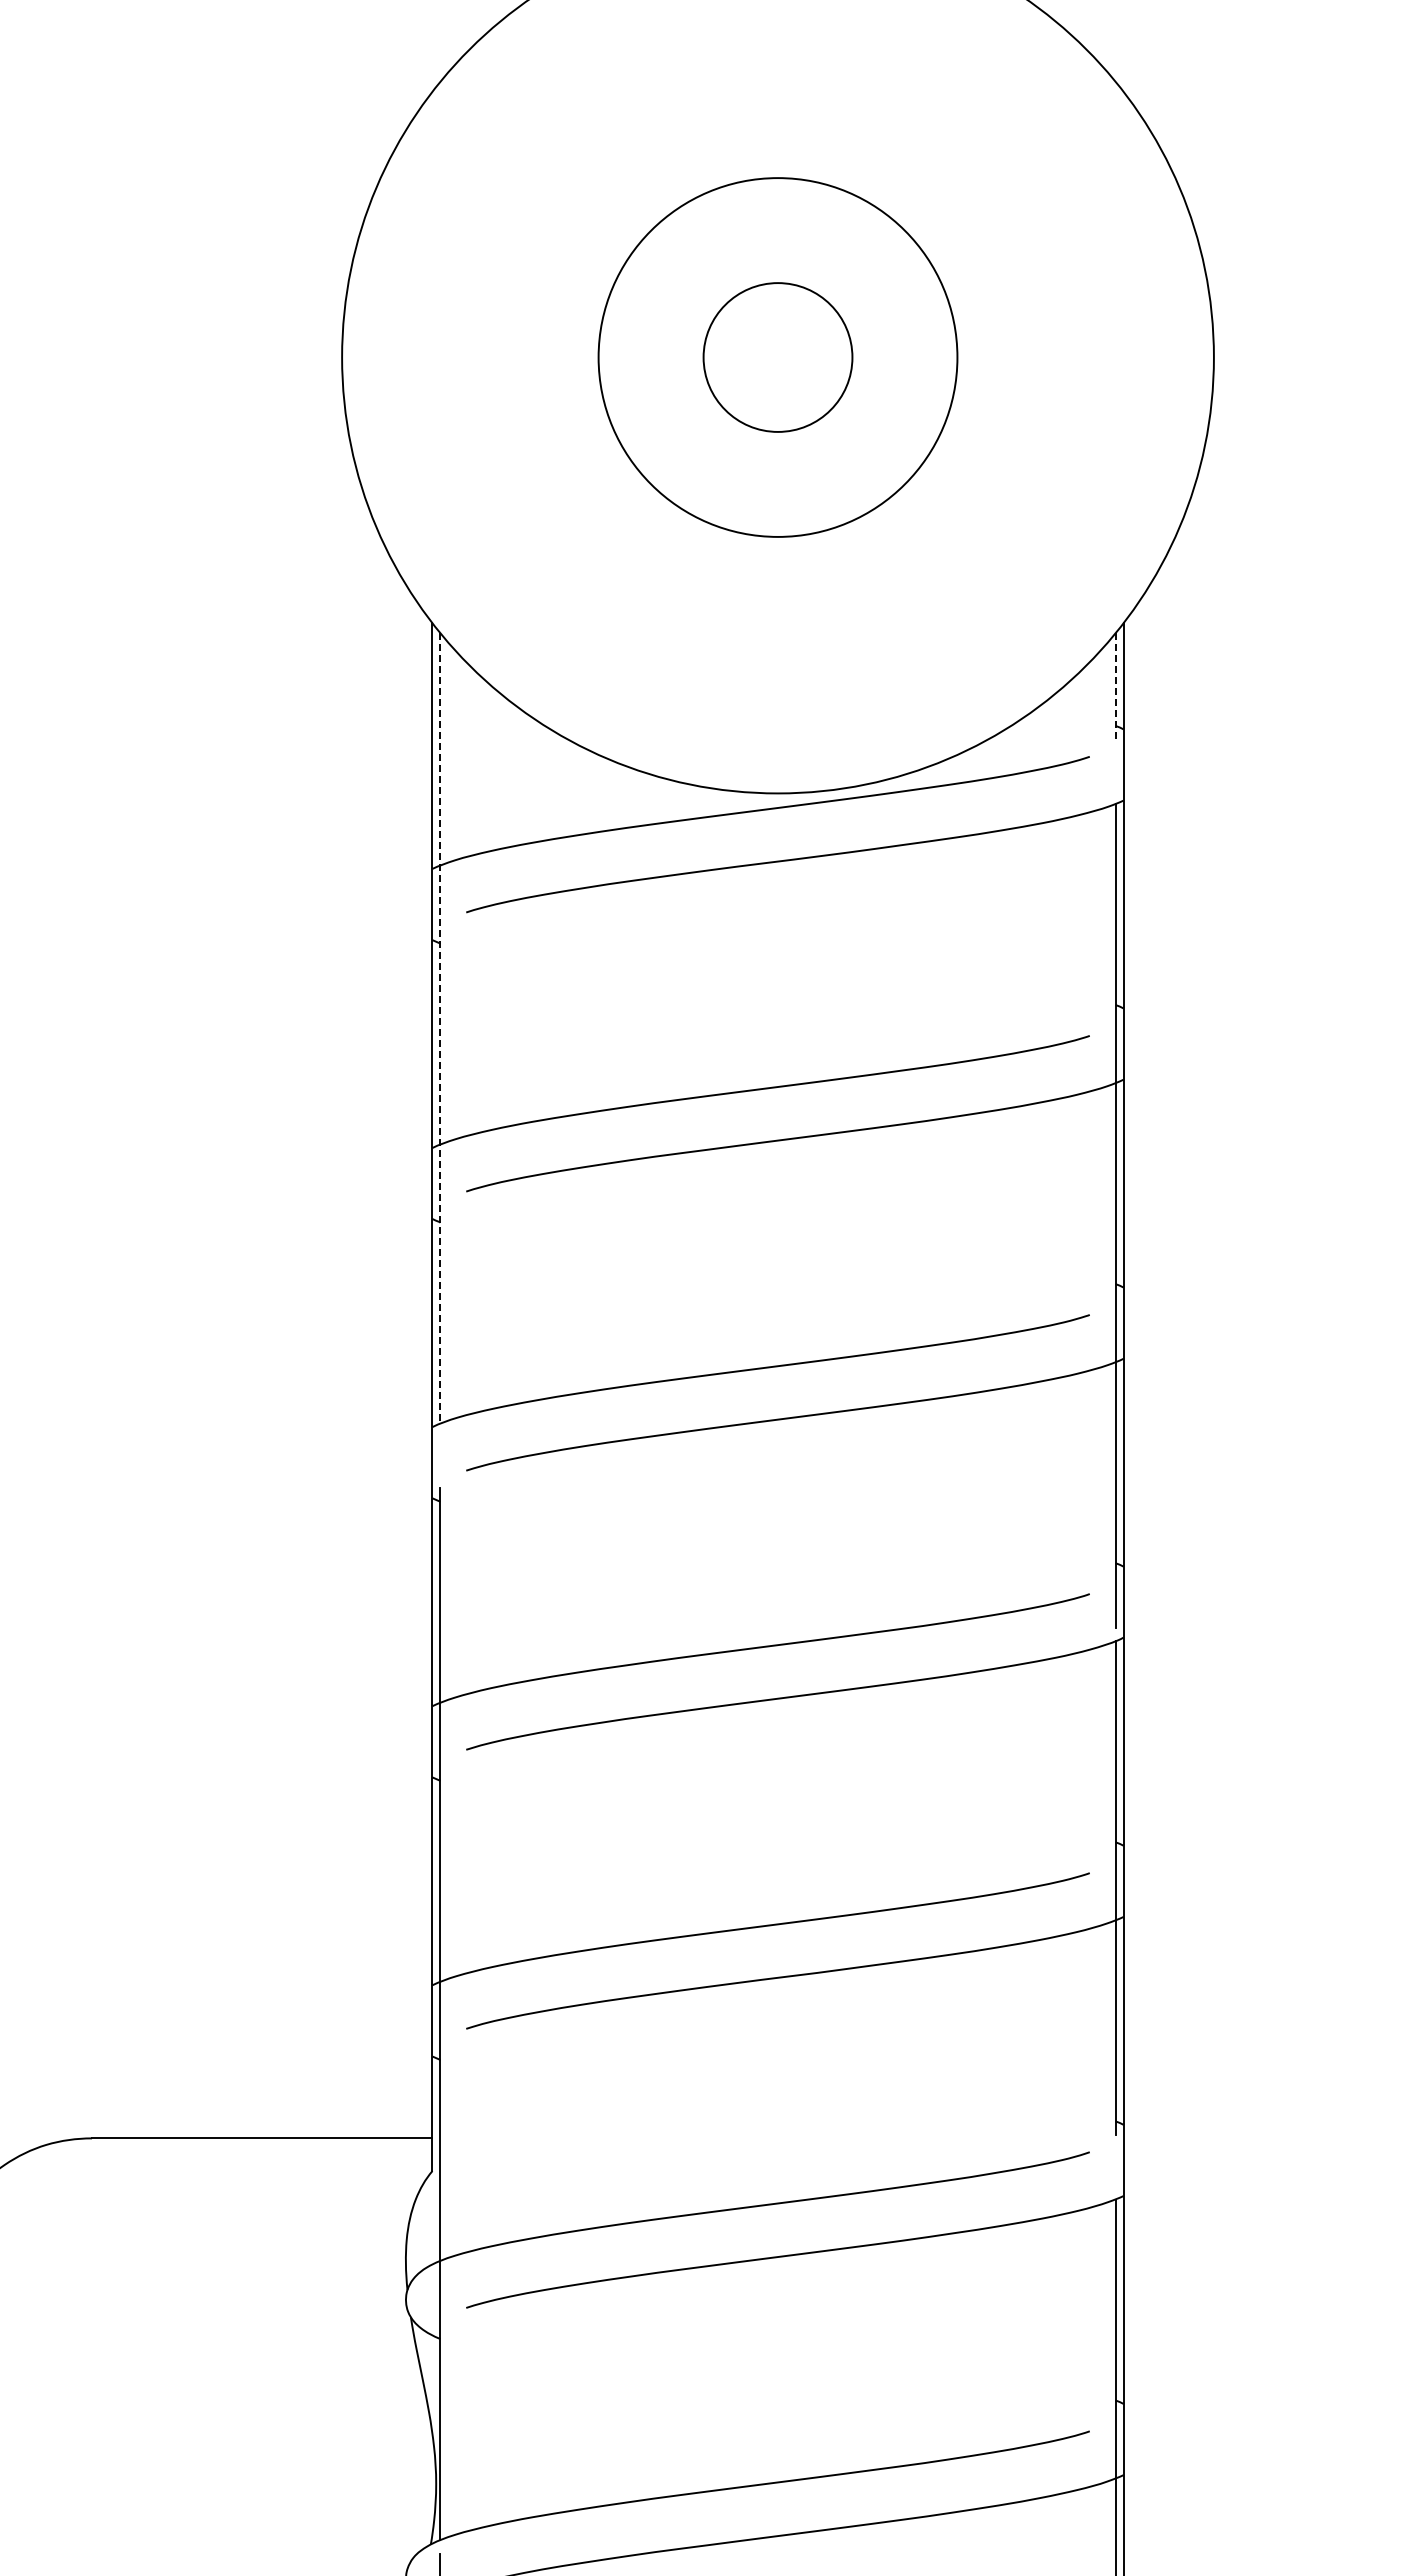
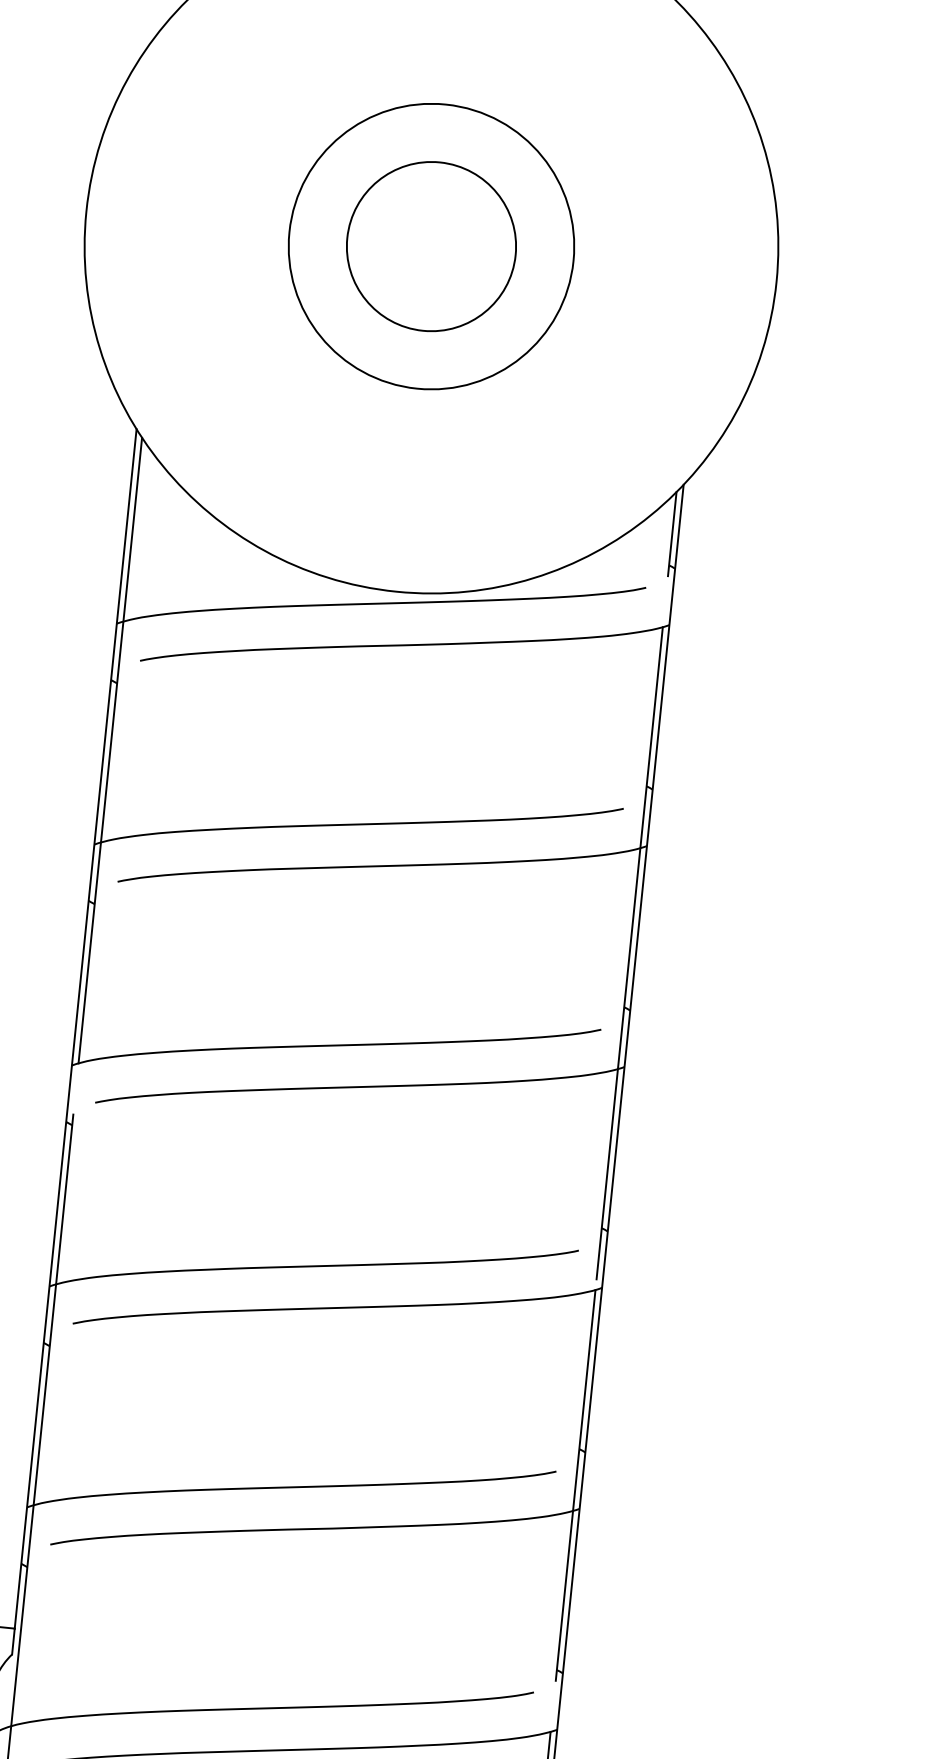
circle: (777, 357) -> (431, 246), size x1.43
line: (1115, 686) -> (672, 534), dashed -> solid
line: (440, 1029) -> (110, 751), dashed -> solid

